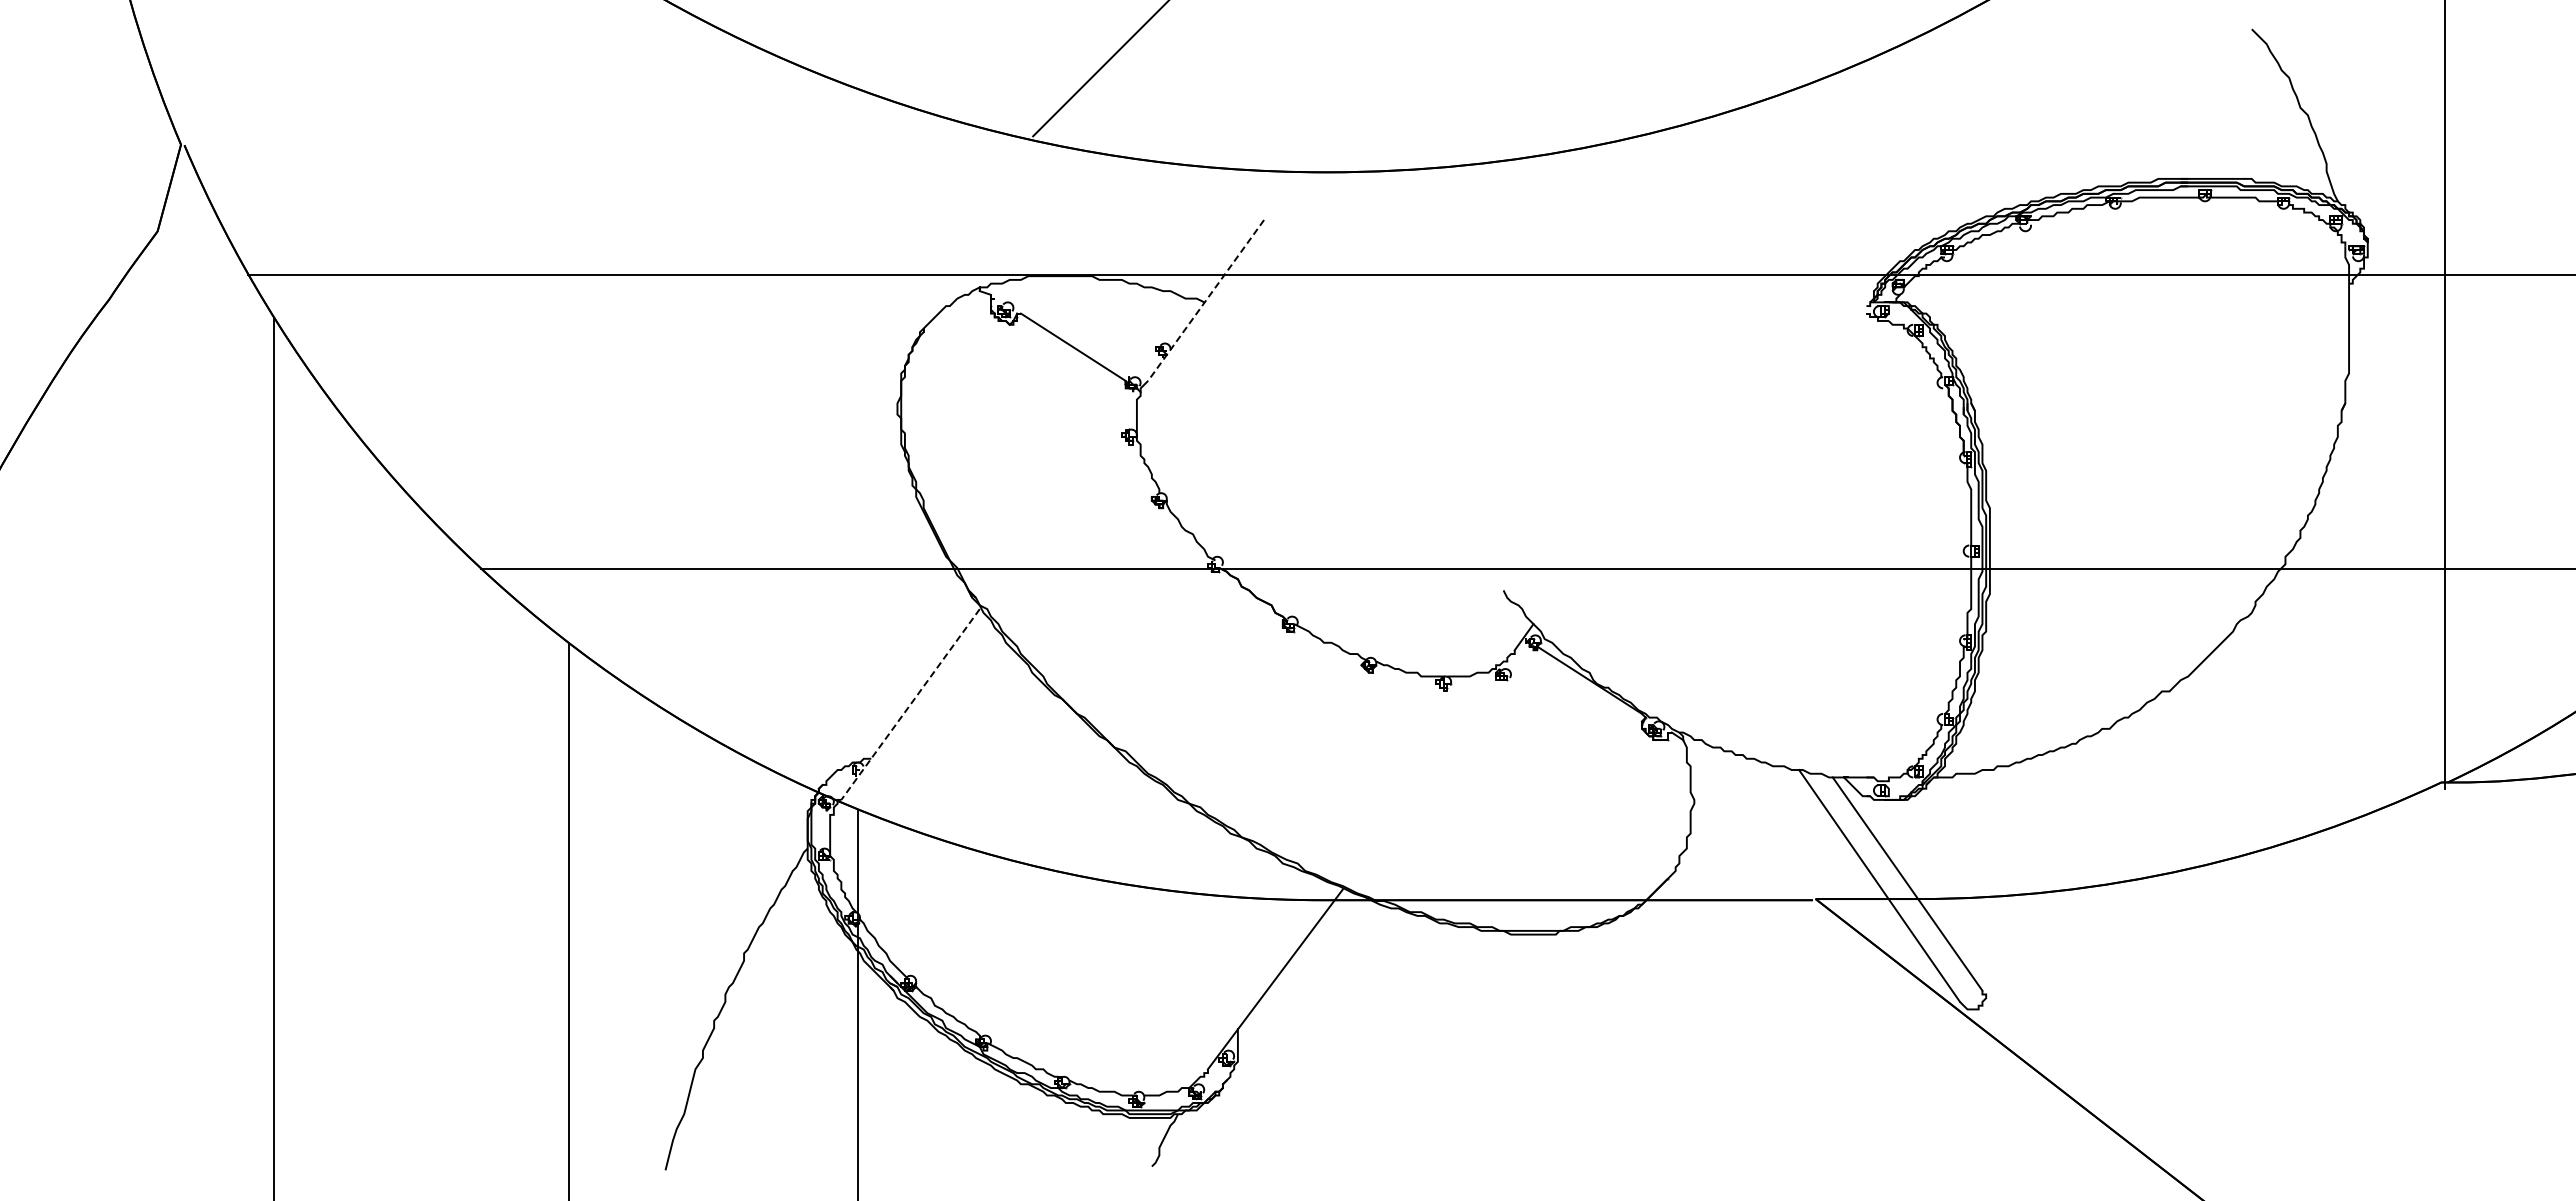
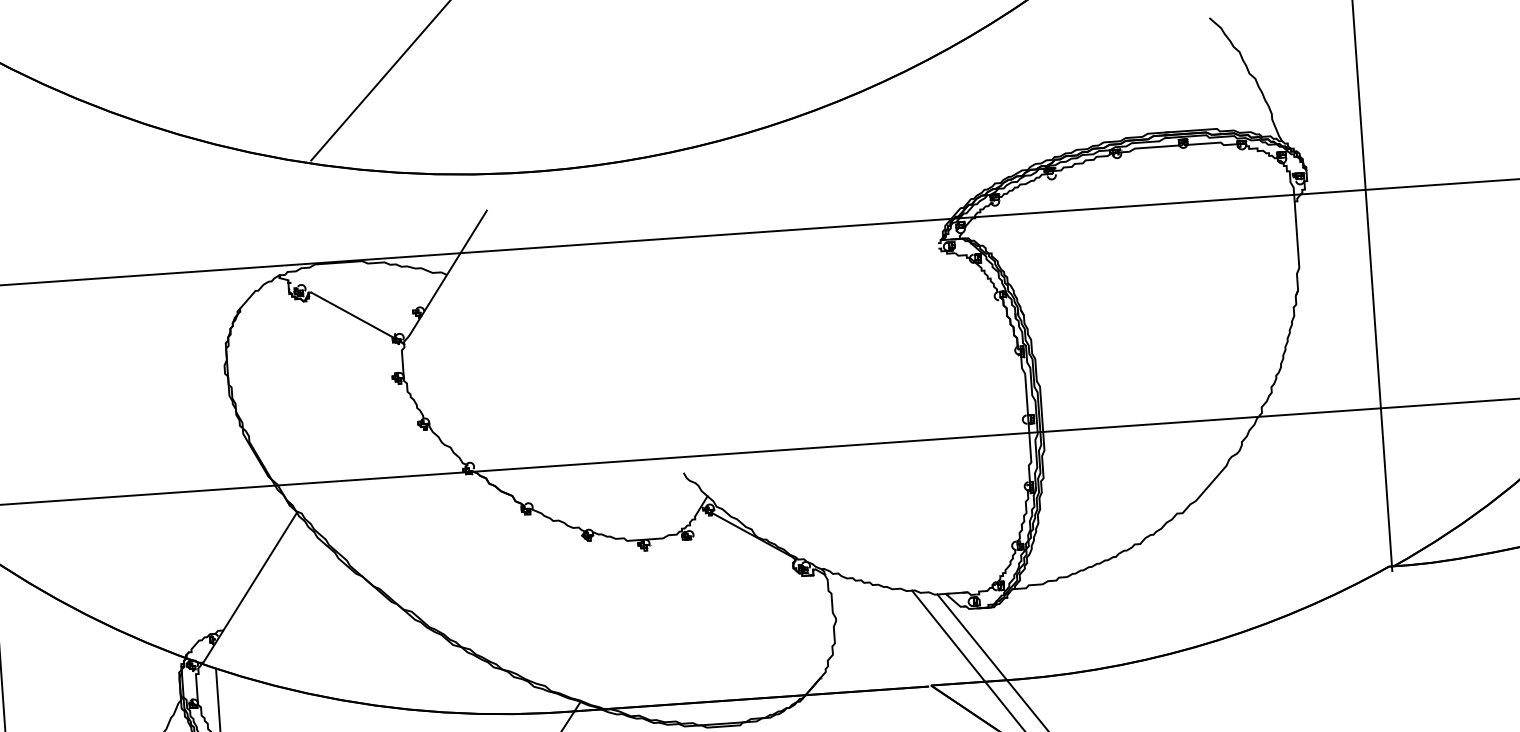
line: (1205, 300) -> (447, 273), dashed -> solid
line: (910, 704) -> (249, 588), dashed -> solid

